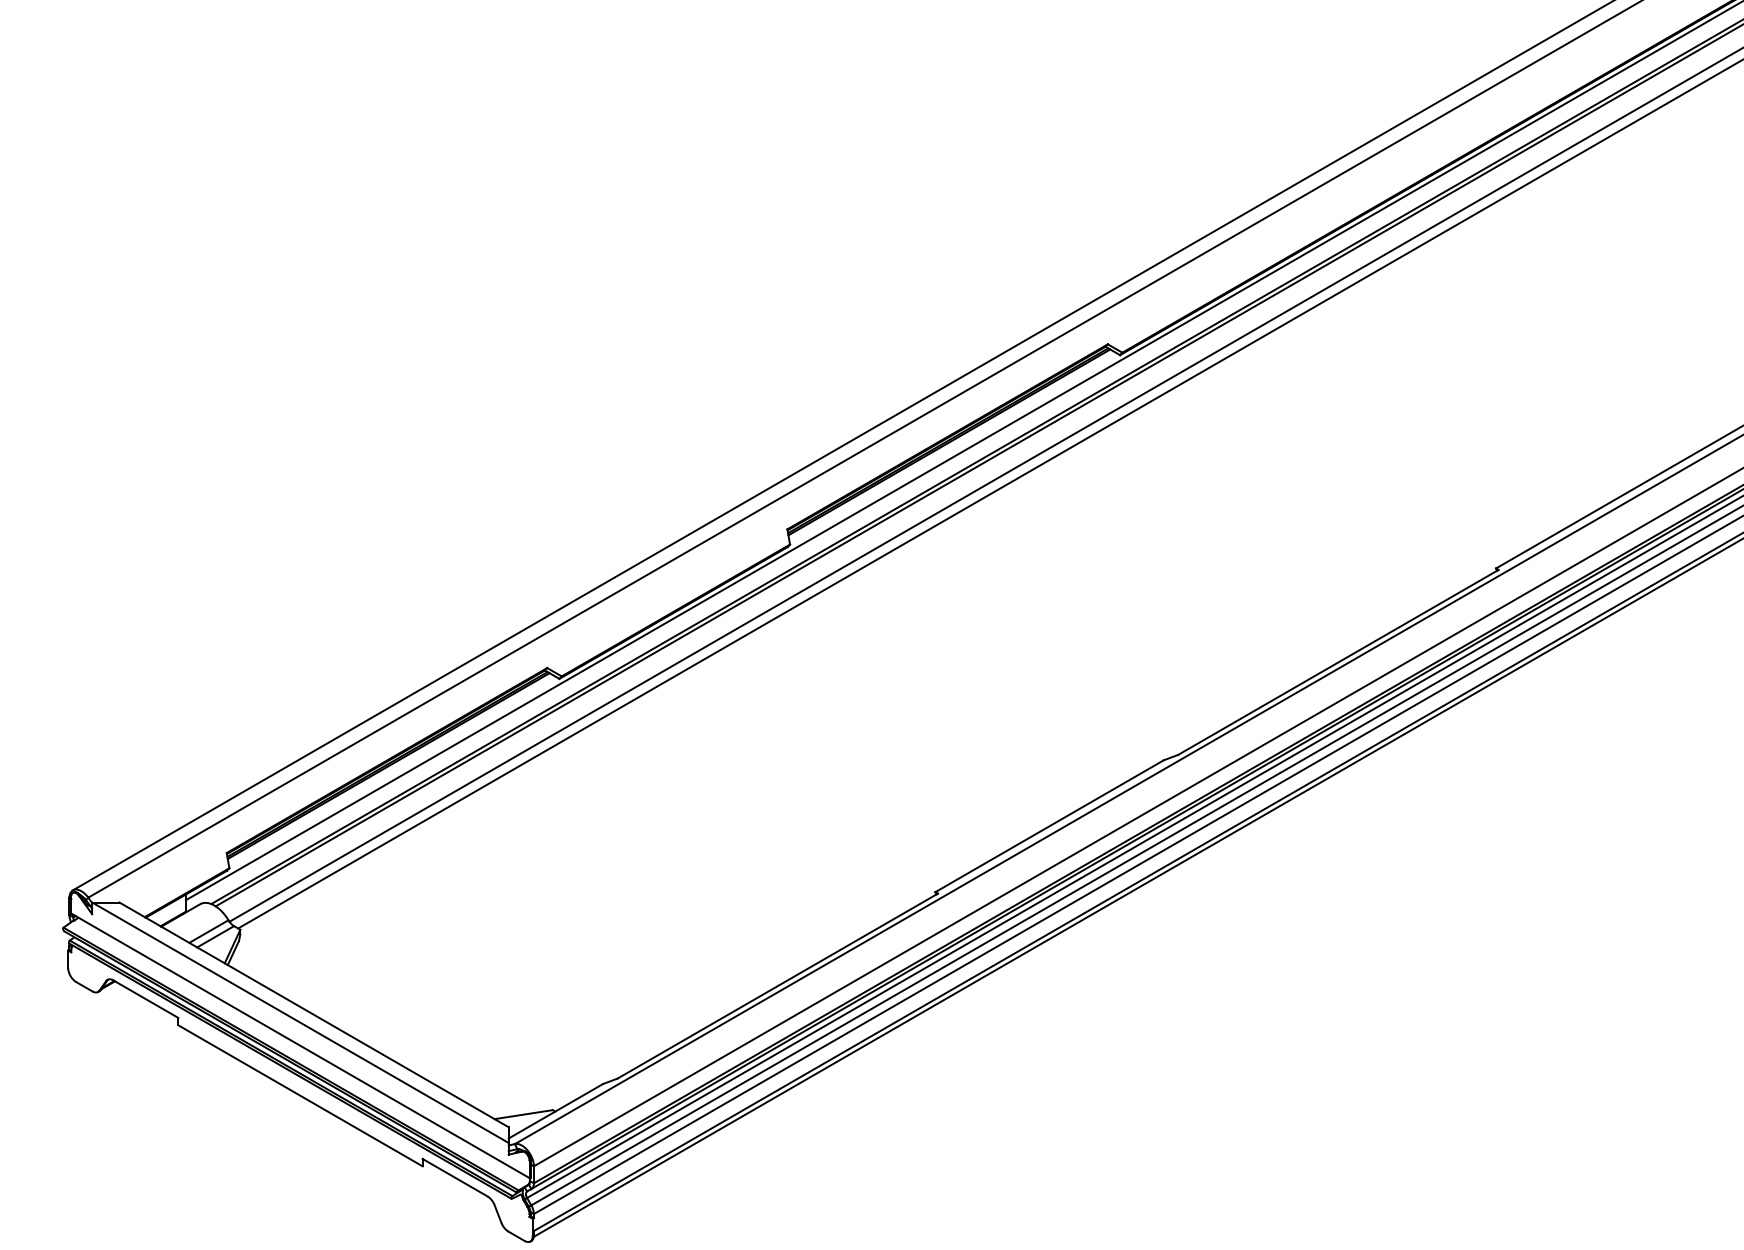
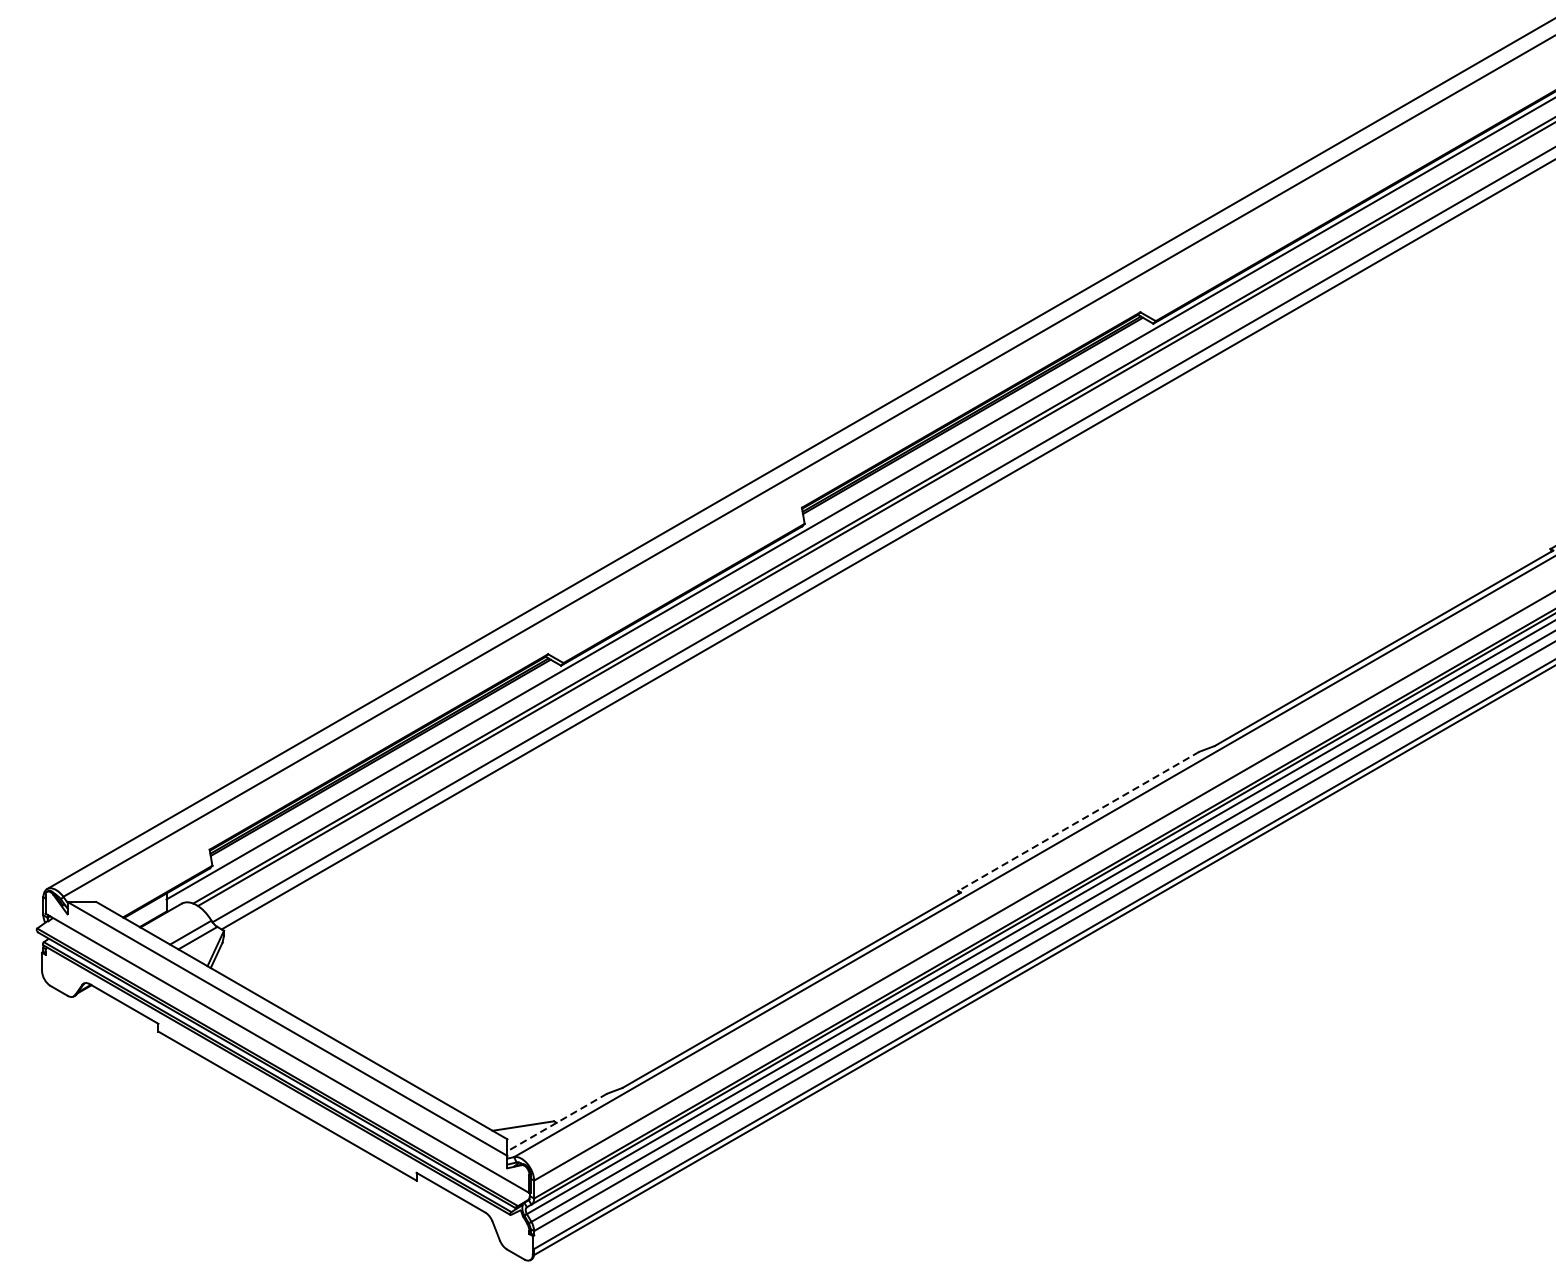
line: (1049, 826) -> (1078, 821), solid -> dashed
line: (555, 1111) -> (556, 1122), solid -> dashed

